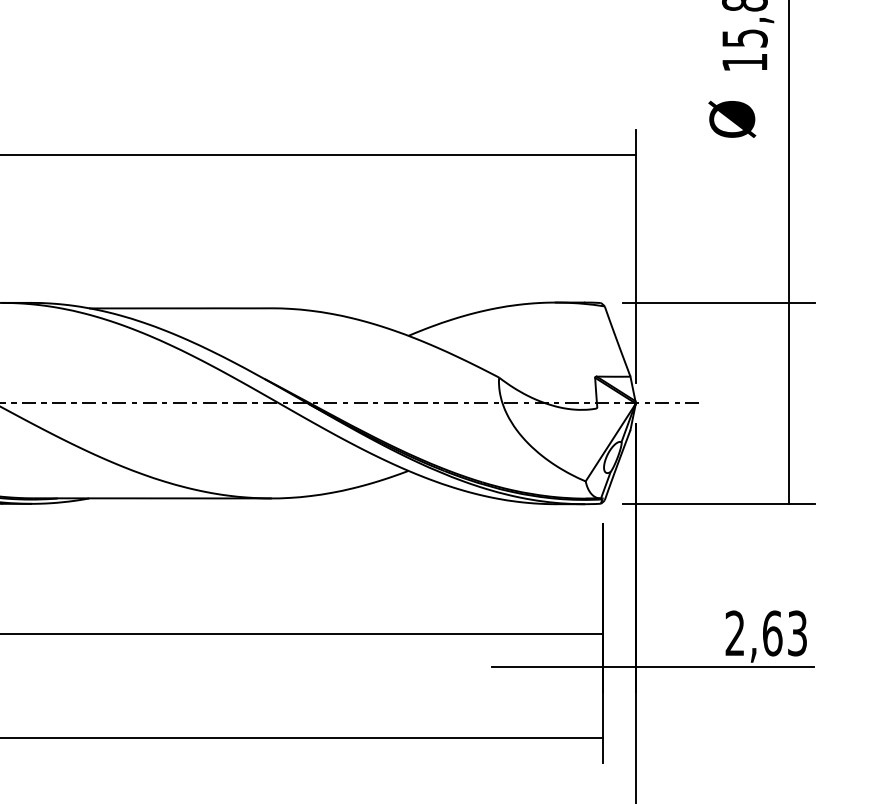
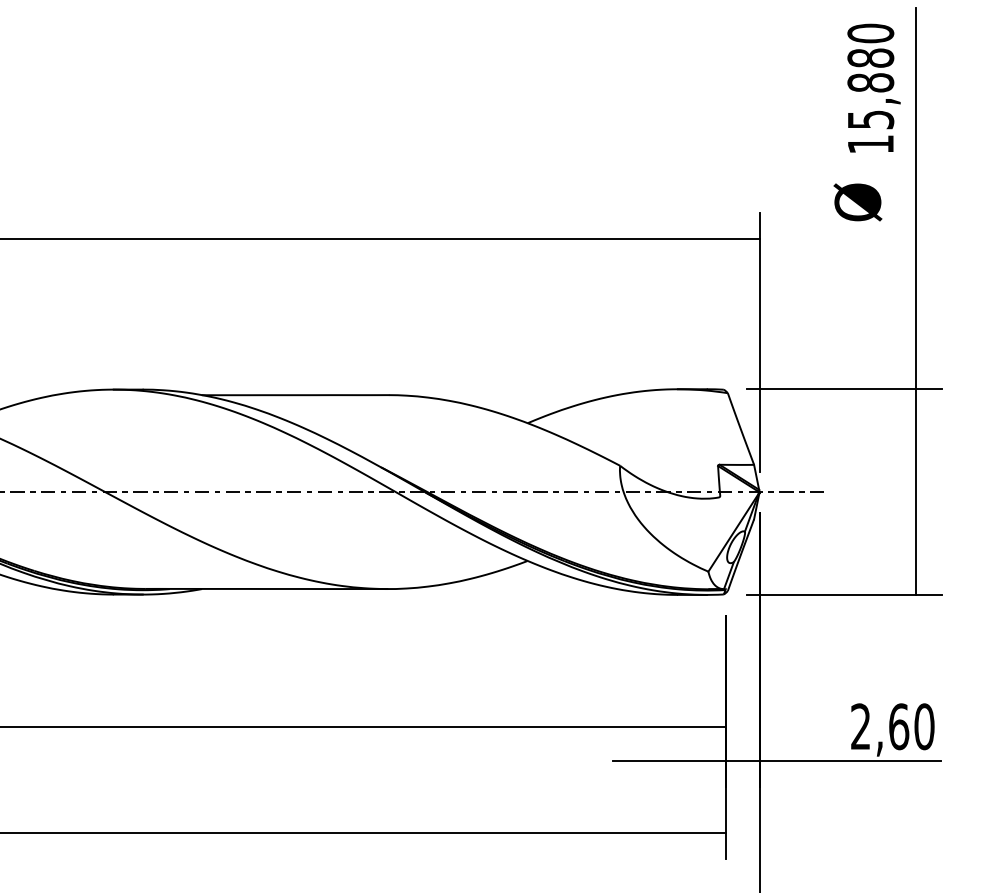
text: (797, 633) -> (924, 726), 2,63 -> 2,60

